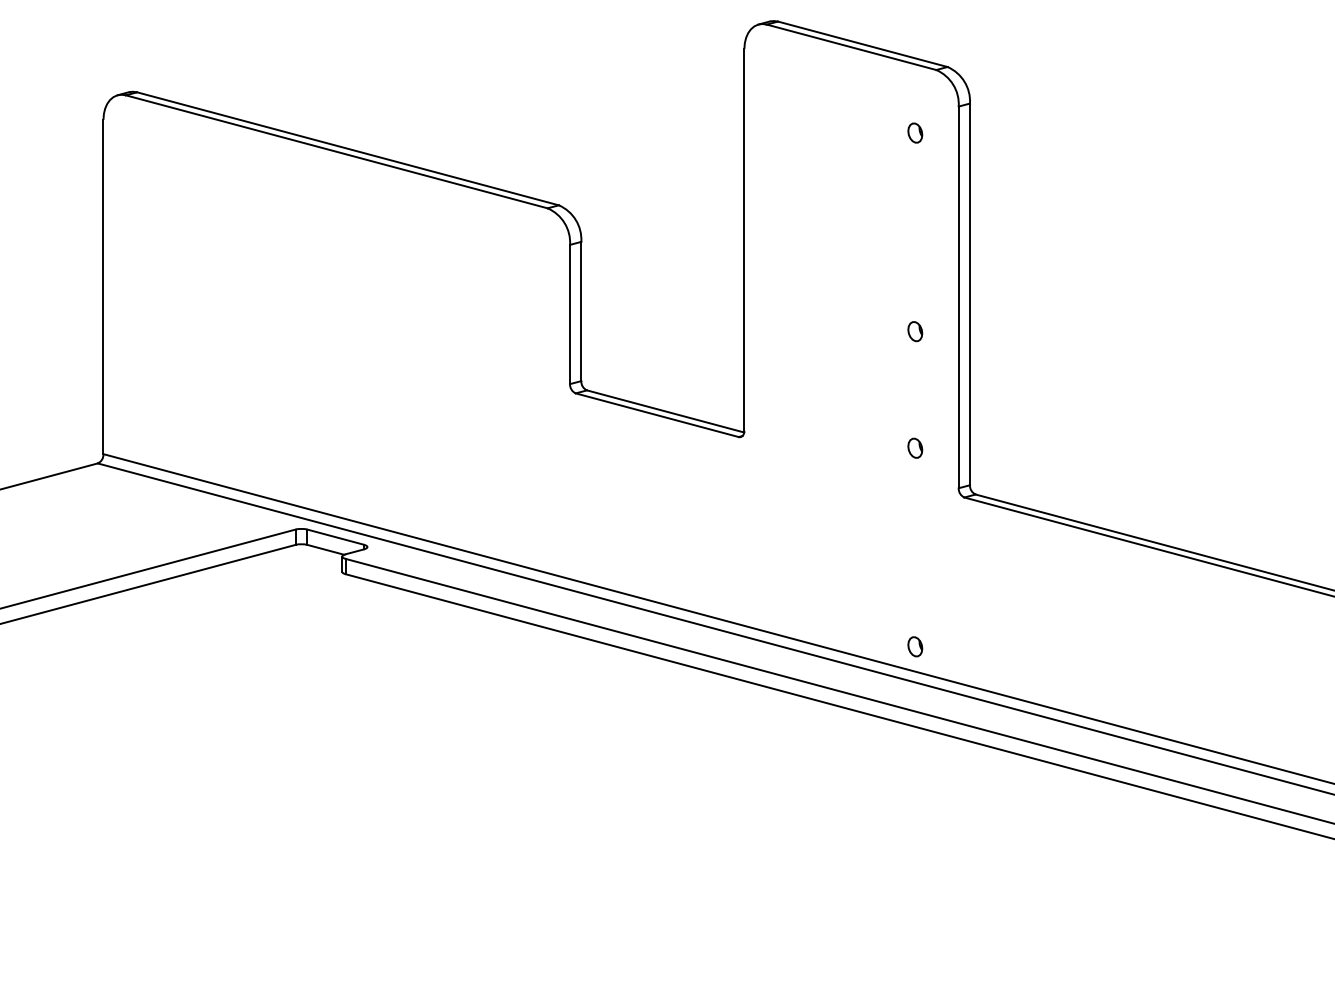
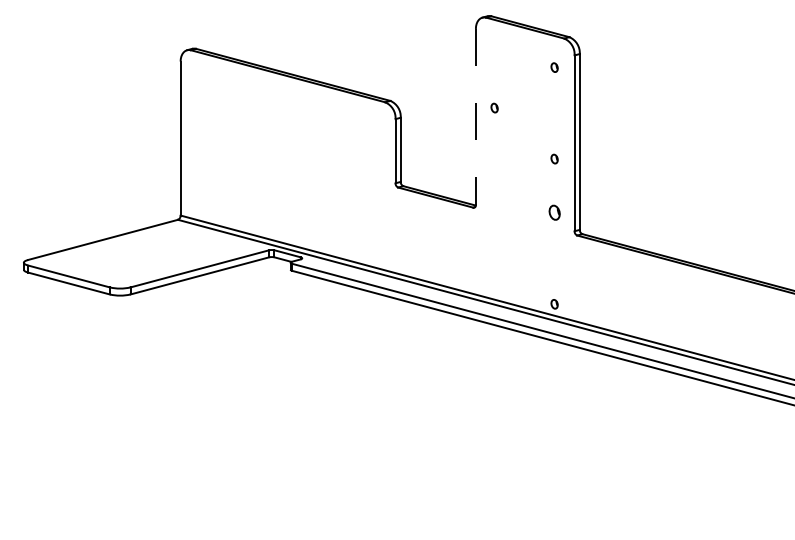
part: (784, 219) -> (494, 107), added
line: (743, 239) -> (475, 116), solid -> dashed
part: (915, 447) -> (554, 212), size x1.6

